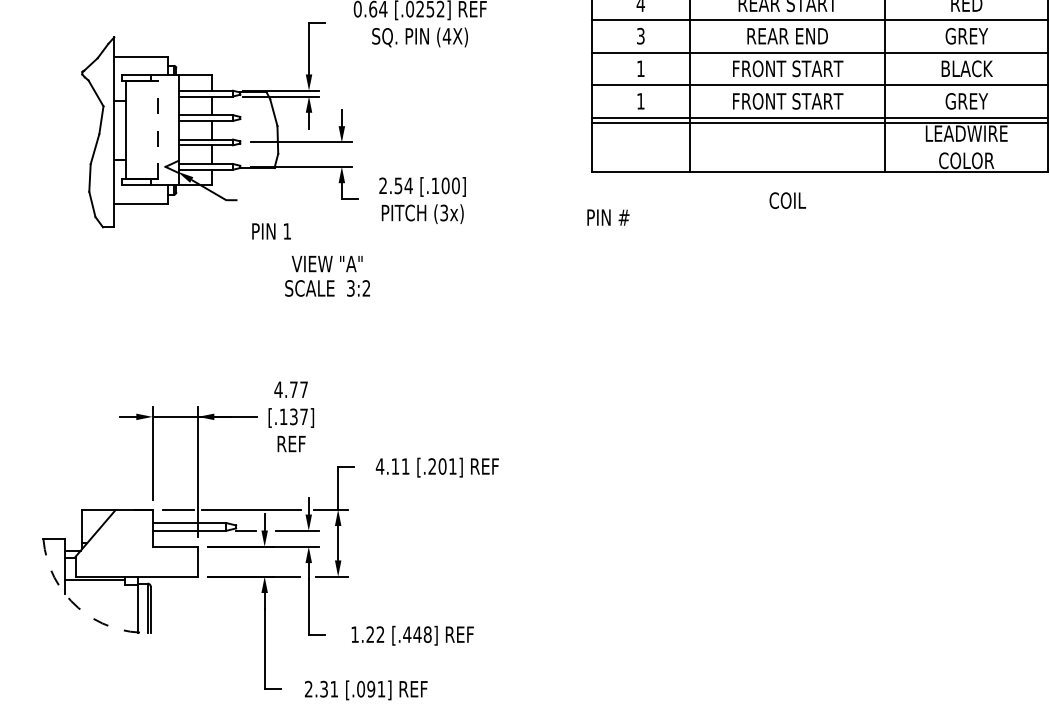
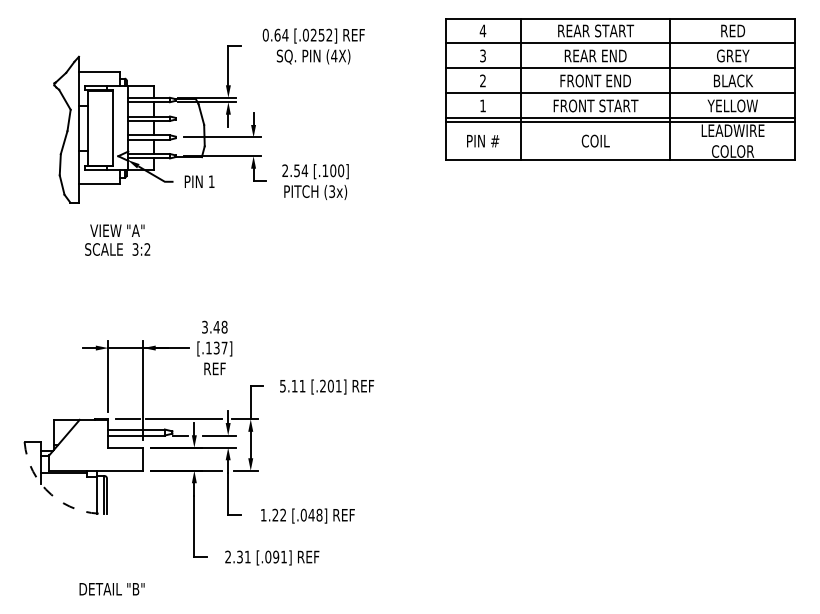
text: (640, 68) -> (482, 80), 1 -> 2
text: (787, 68) -> (595, 80), FRONT START -> FRONT END
text: (965, 100) -> (732, 105), GREY -> YELLOW
line: (158, 130) -> (112, 128), dashed -> solid
text: (787, 199) -> (595, 140), moved
text: (608, 218) -> (483, 141), moved
text: (271, 231) -> (199, 181), moved
text: (327, 275) -> (117, 239), moved
text: (290, 388) -> (214, 326), 4.77 -> 3.48
text: (379, 466) -> (282, 386), 4.11 -> 5.11
text: (406, 633) -> (303, 514), [.448] -> [.048]

